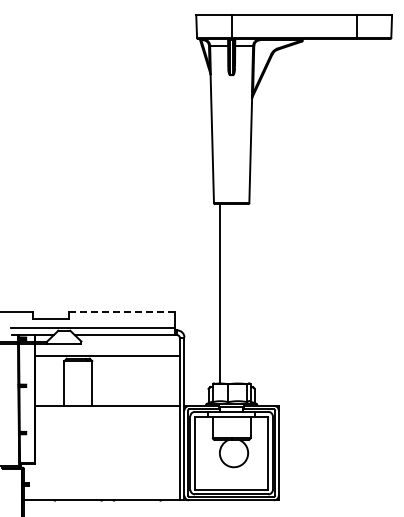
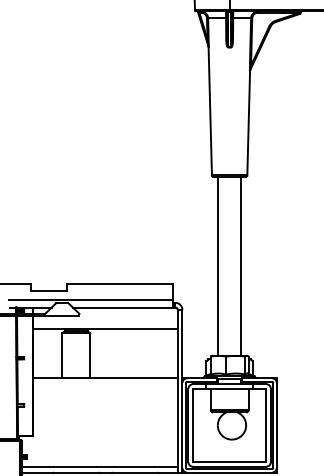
line: (243, 293) -> (241, 265), added
line: (122, 311) -> (120, 283), dashed -> solid
line: (101, 494) -> (99, 466), added

